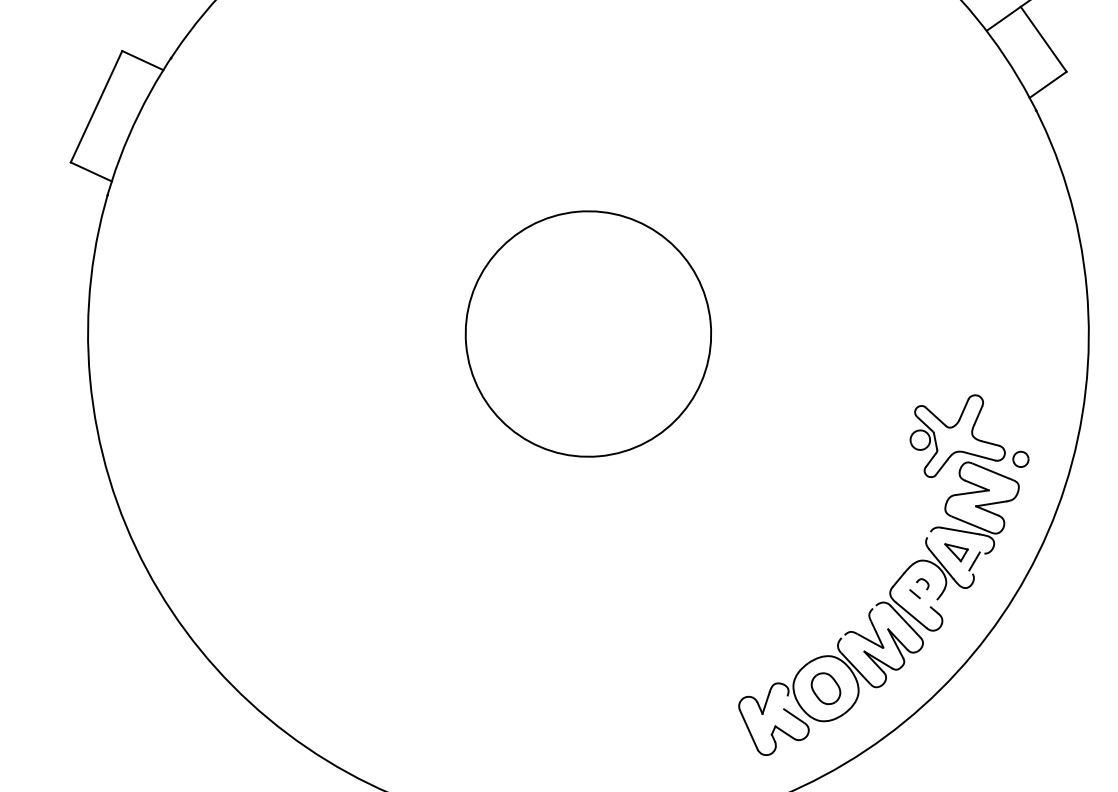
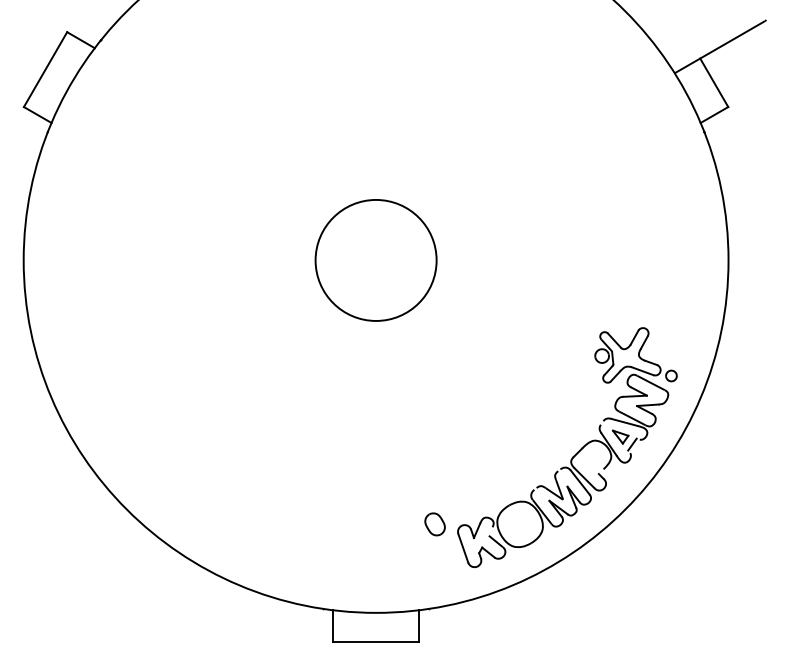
circle: (587, 334) -> (375, 260), size x0.7
part: (918, 587) -> (591, 459), removed
part: (825, 688) -> (434, 524), moved

